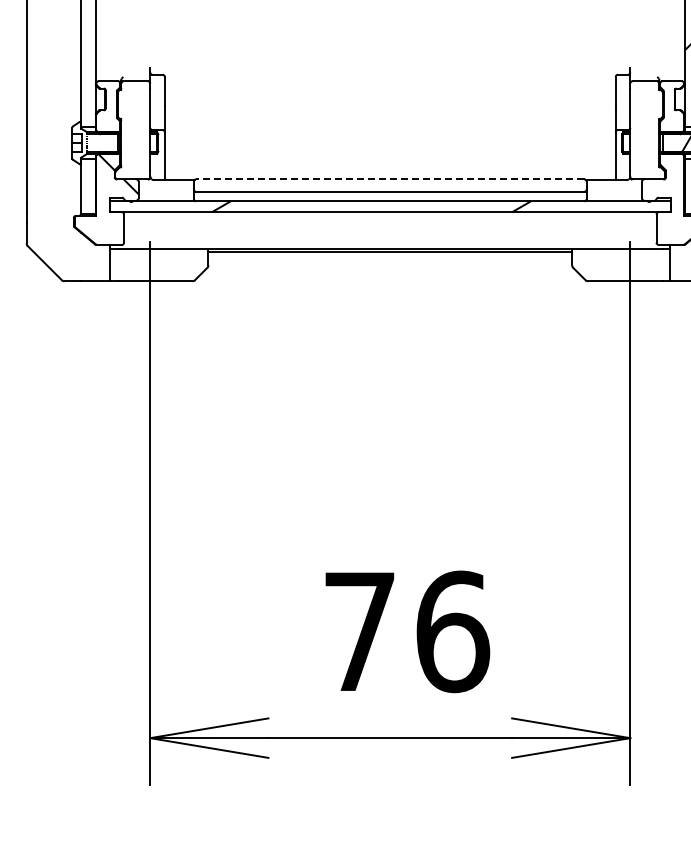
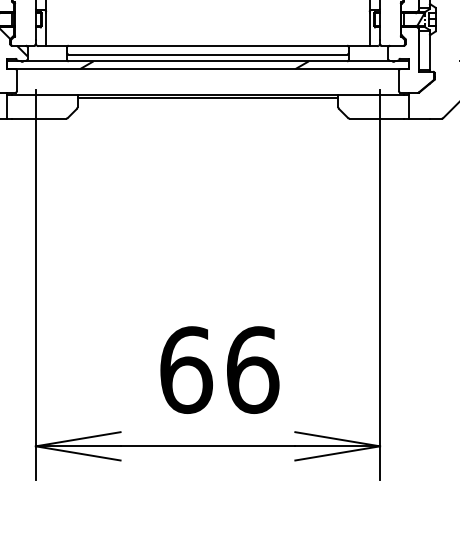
line: (389, 179) -> (207, 45), dashed -> solid
text: (360, 631) -> (186, 369), 76 -> 66

